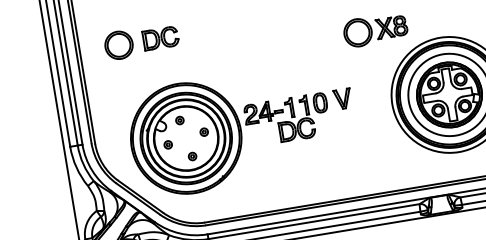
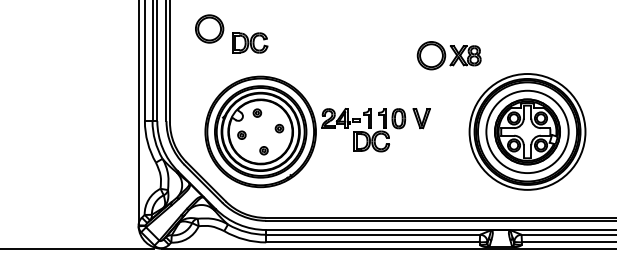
part: (374, 29) -> (448, 55), moved
part: (161, 37) -> (250, 42), moved

